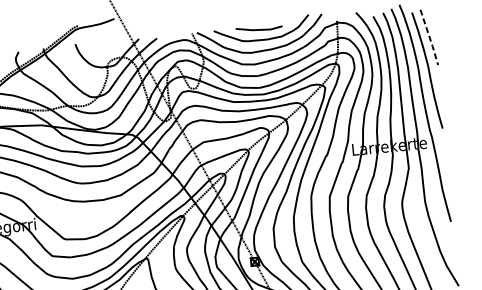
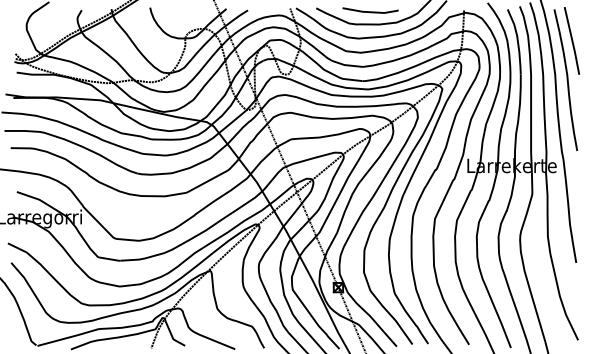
line: (429, 37) -> (572, 41), dashed -> solid

